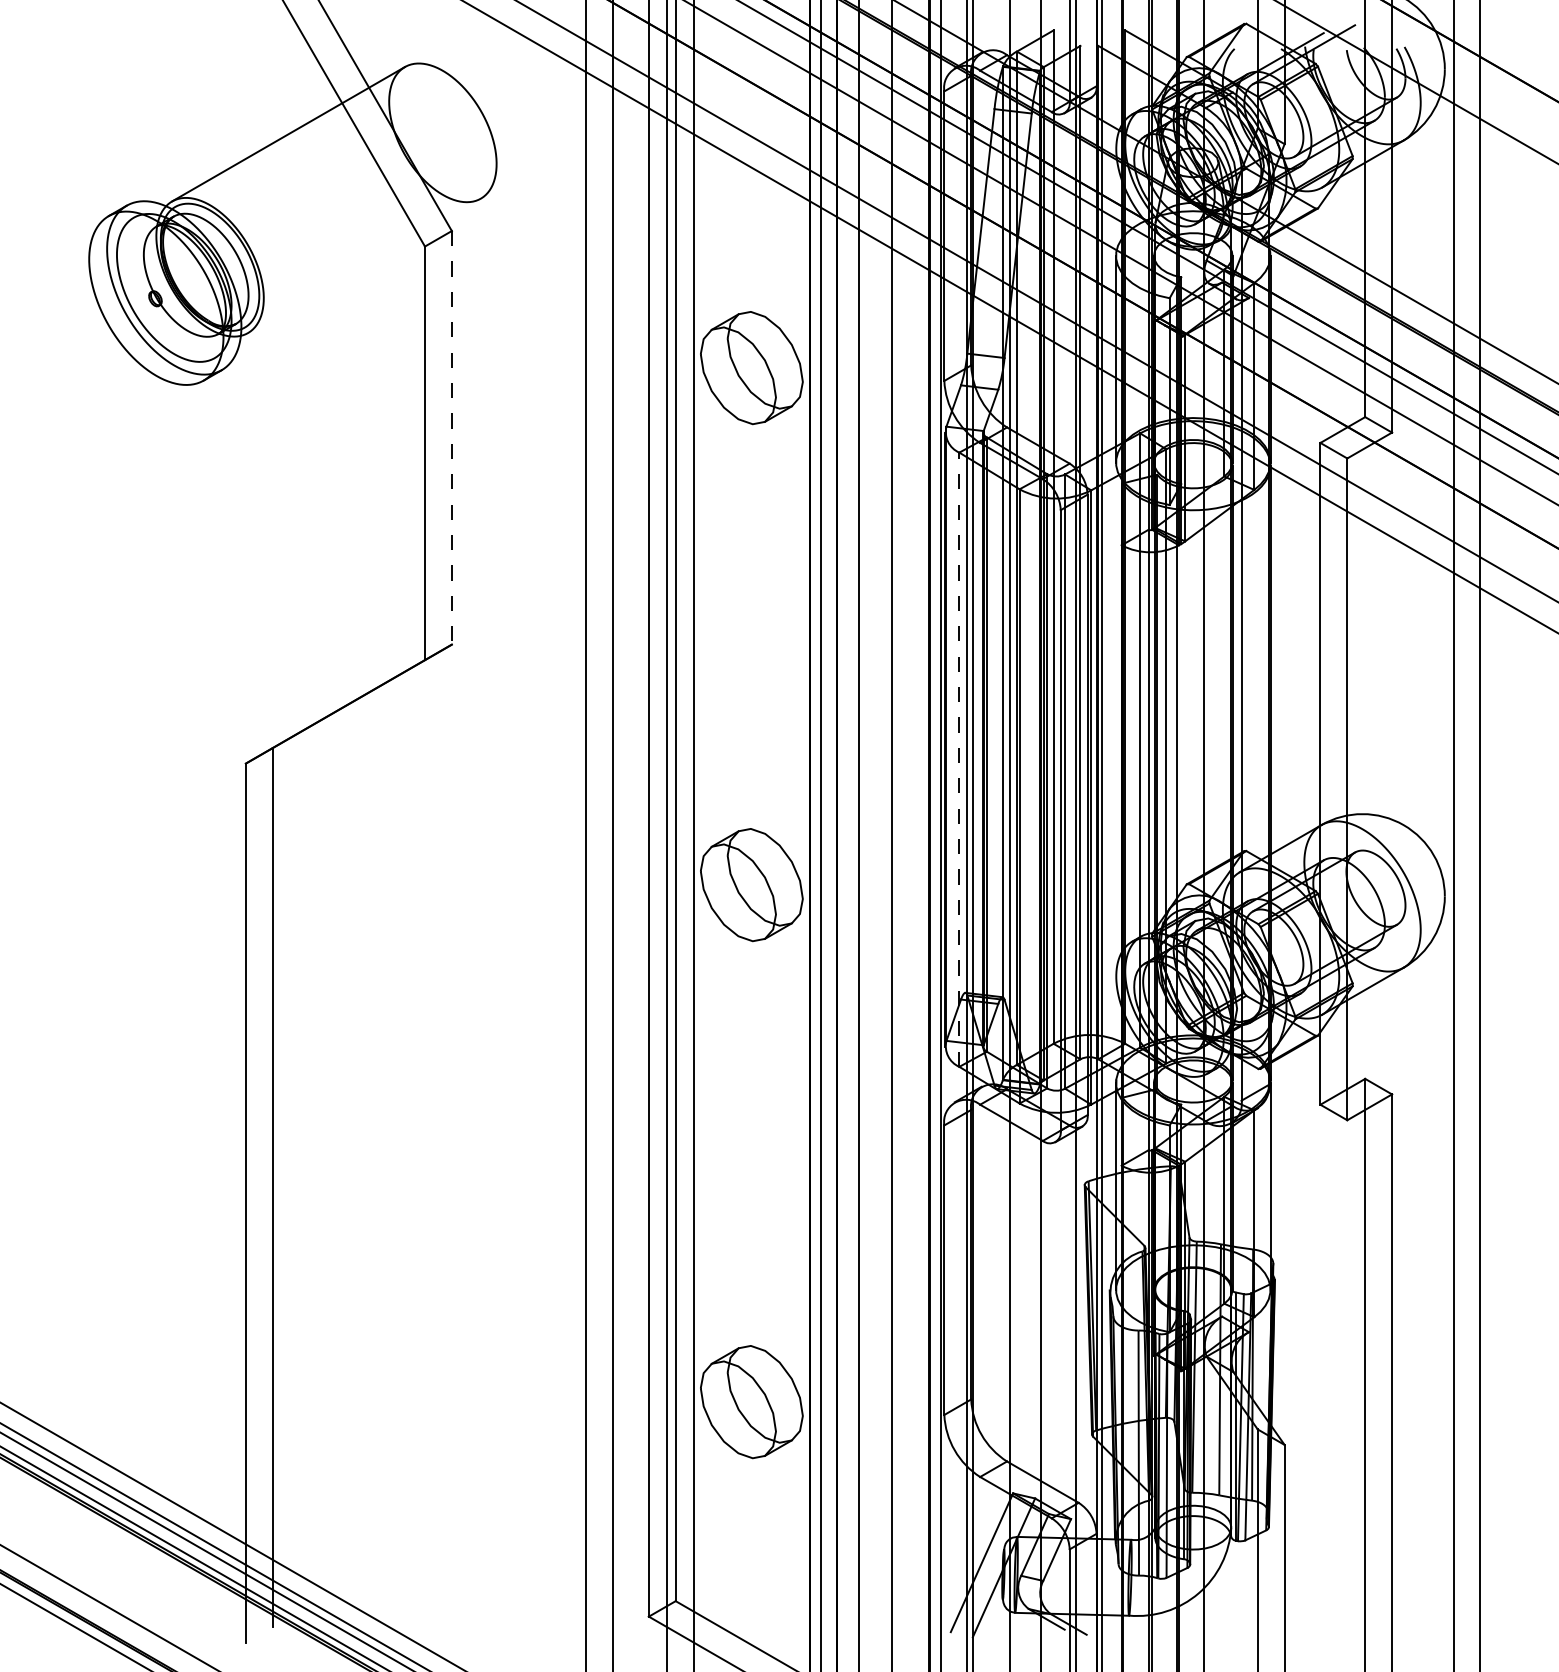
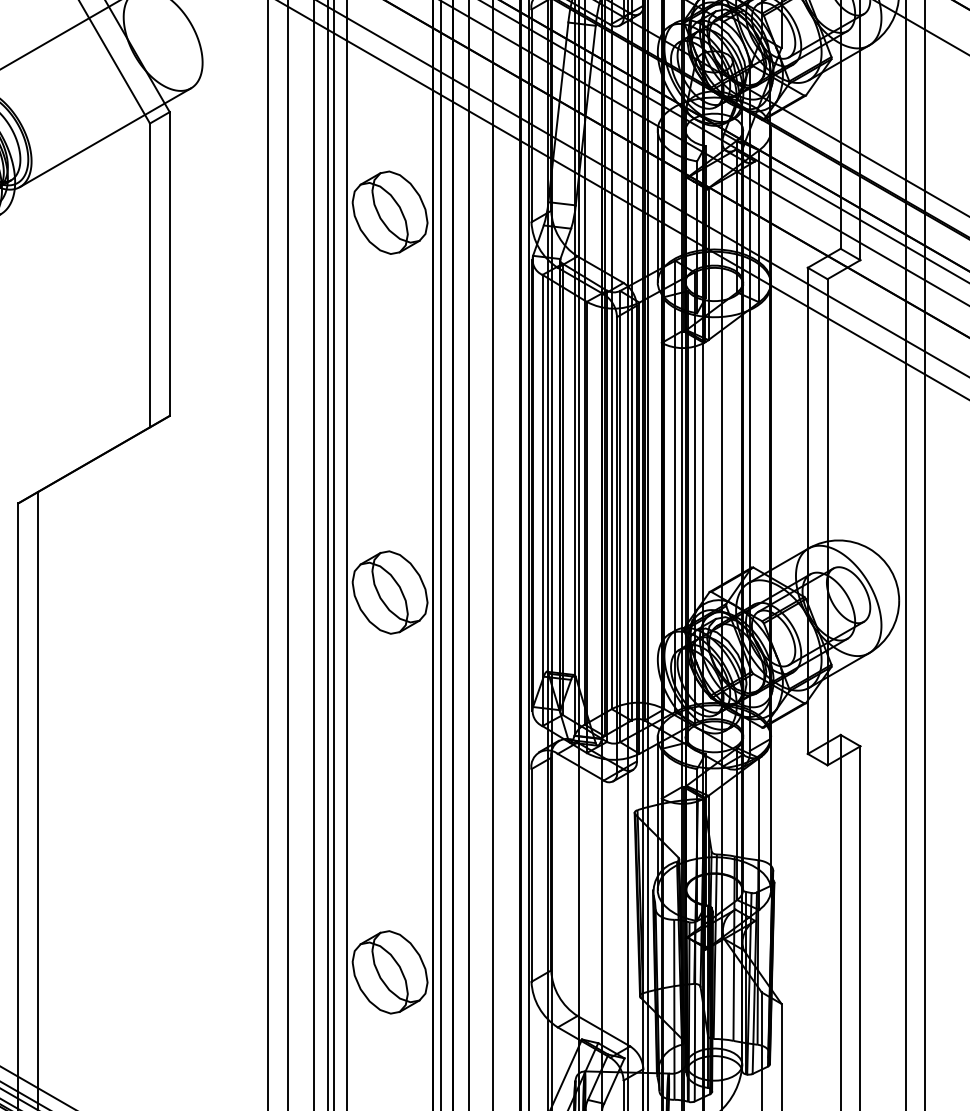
line: (364, 265) -> (105, 137), added
line: (451, 437) -> (169, 263), dashed -> solid
line: (959, 759) -> (542, 500), dashed -> solid

